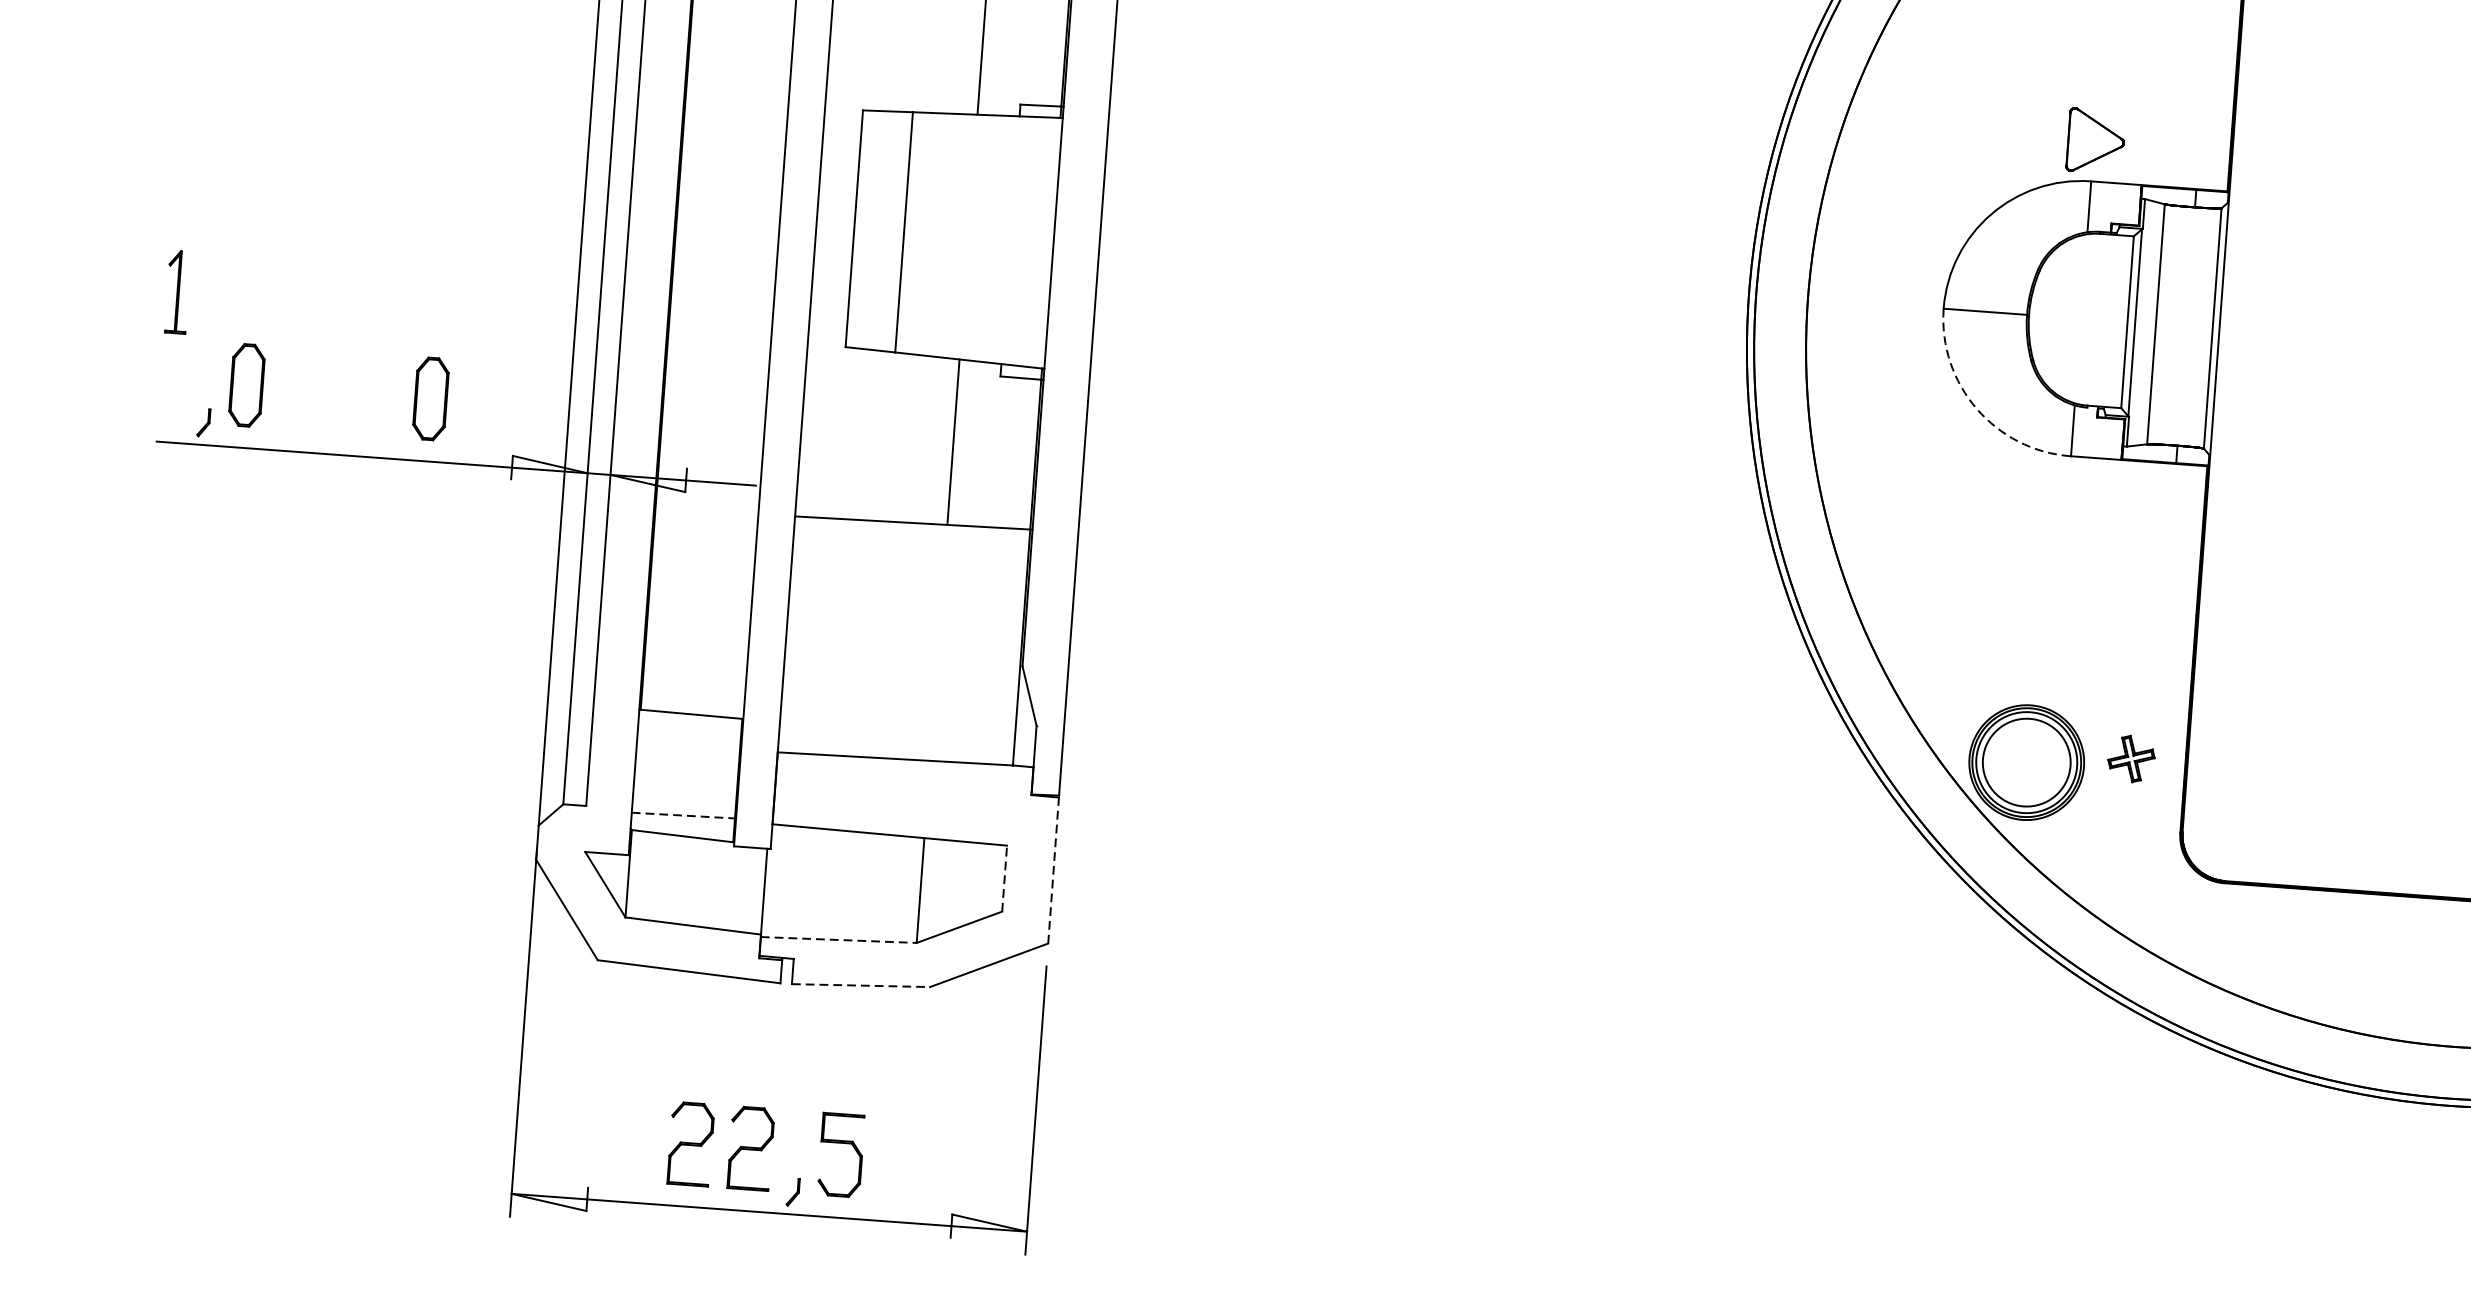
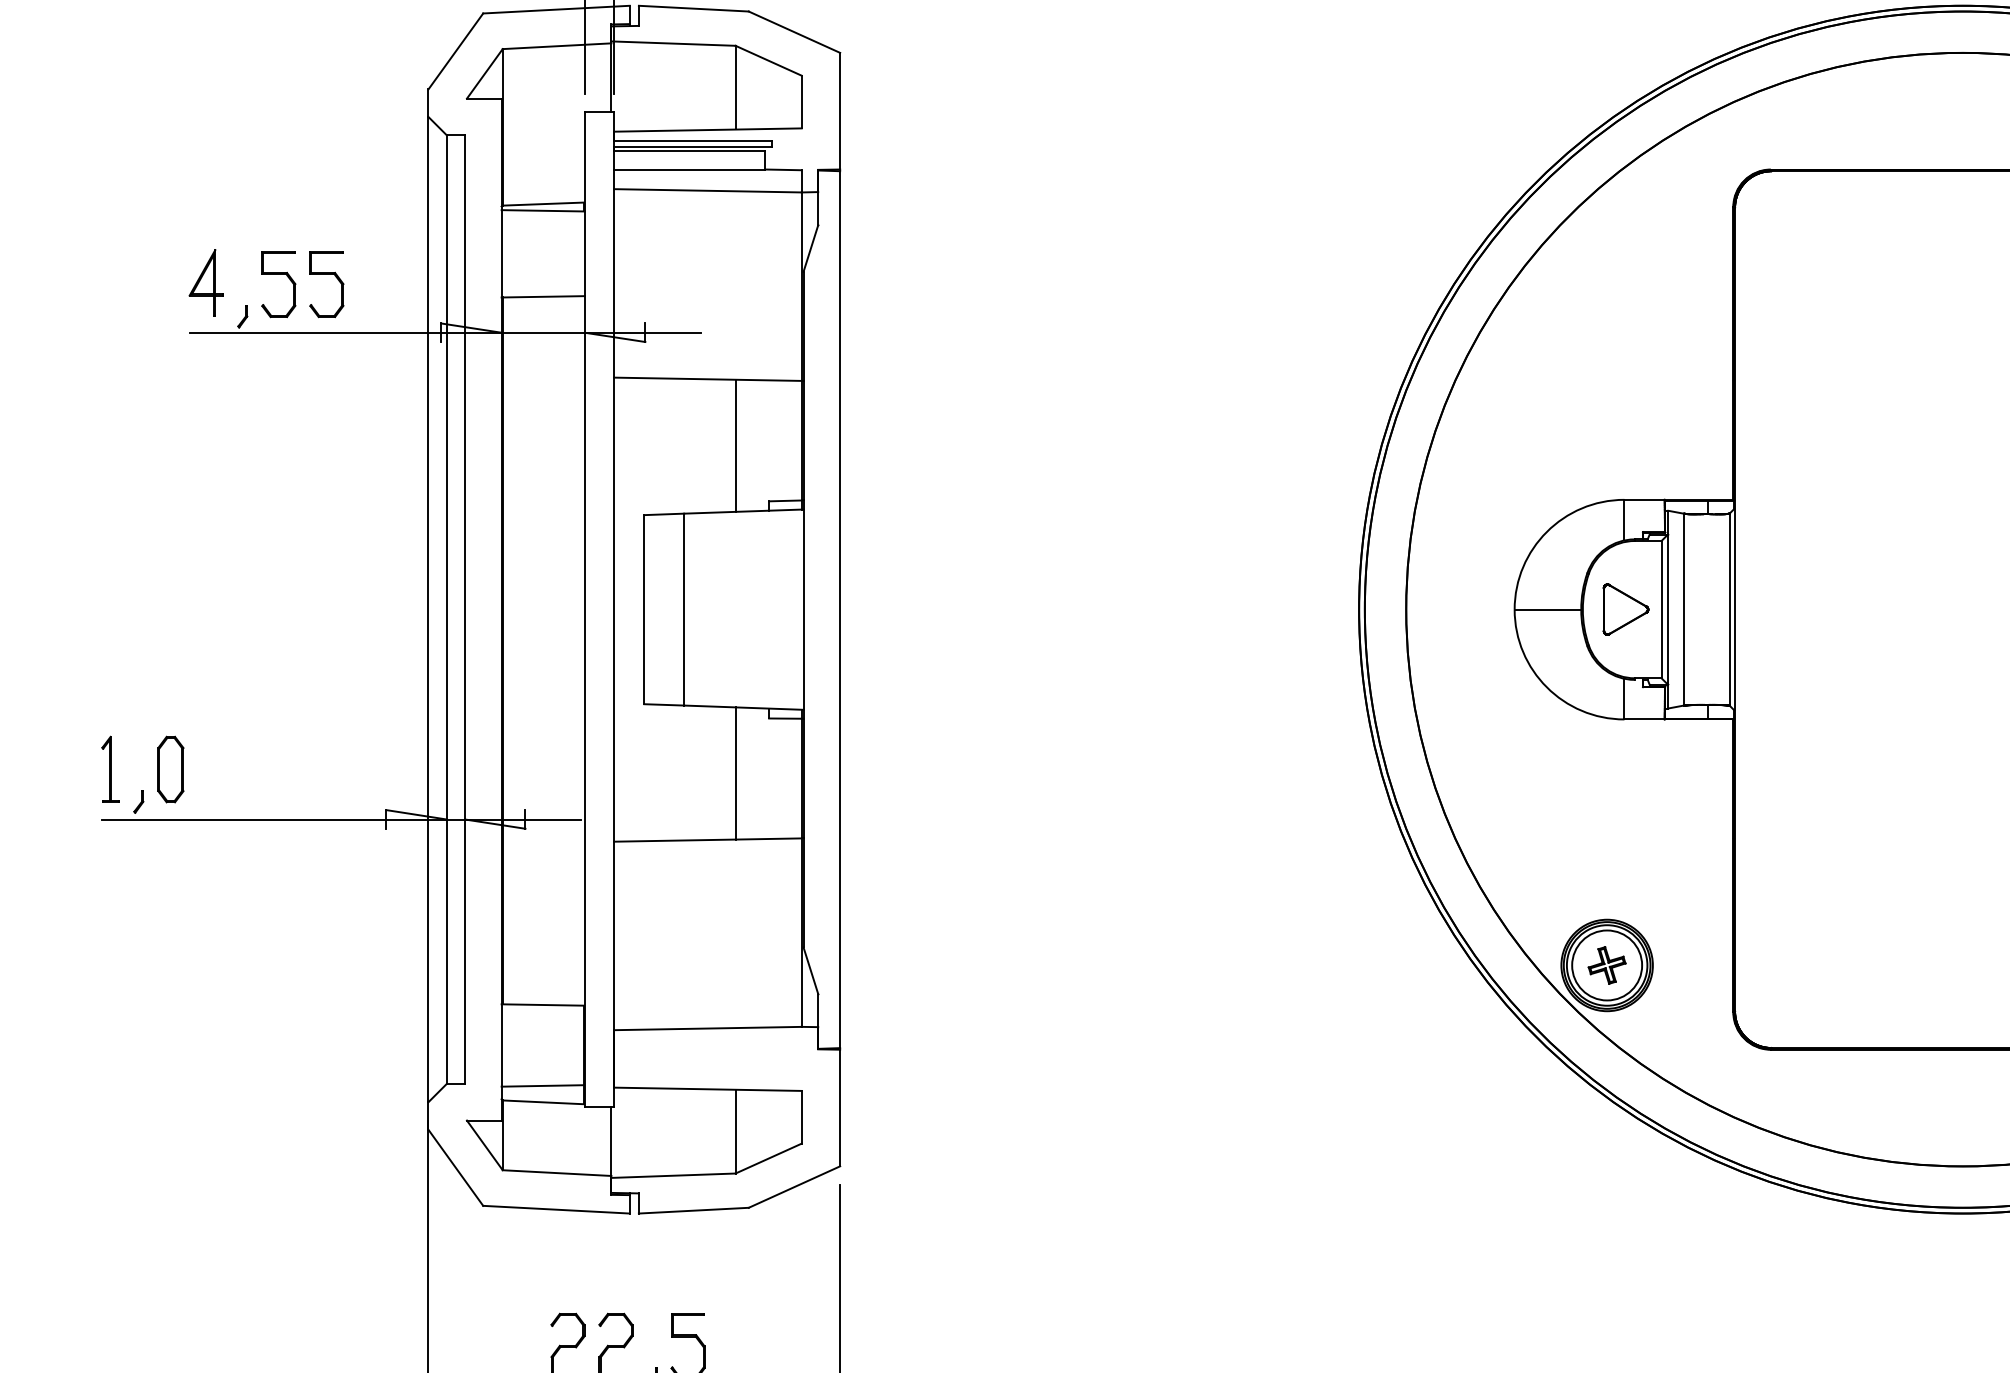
part: (2095, 140) -> (1625, 609), moved
part: (177, 290) -> (110, 768), moved
part: (430, 398) -> (317, 769), removed
arc: (1976, 409) -> (1546, 687), dashed -> solid
part: (2130, 758) -> (1606, 965), moved
line: (684, 815) -> (543, 1085), dashed -> solid
line: (1054, 869) -> (840, 1107), dashed -> solid
line: (1004, 877) -> (801, 1116), dashed -> solid
line: (840, 939) -> (674, 1175), dashed -> solid
line: (861, 985) -> (694, 1210), dashed -> solid

